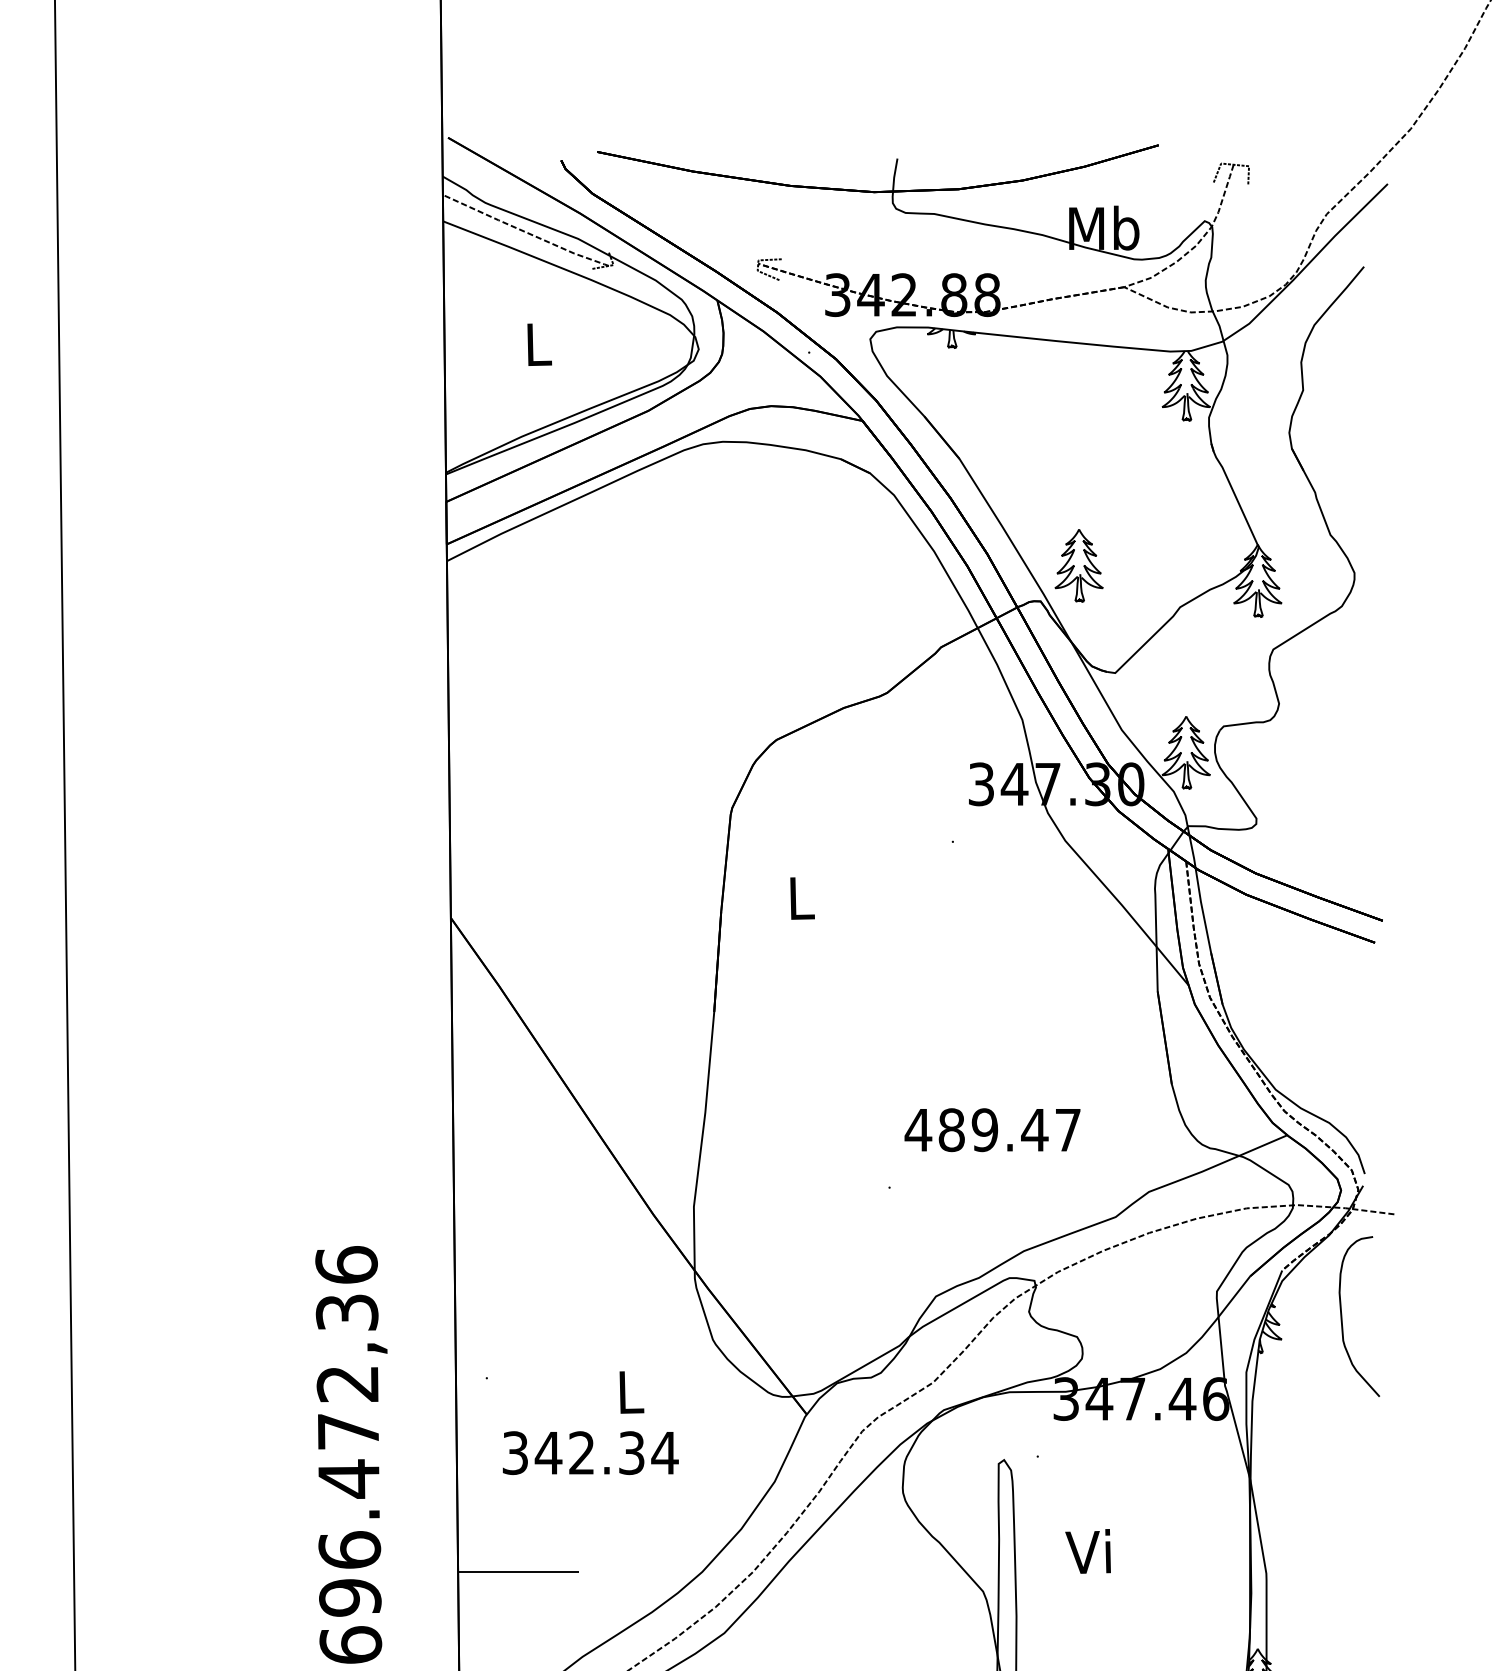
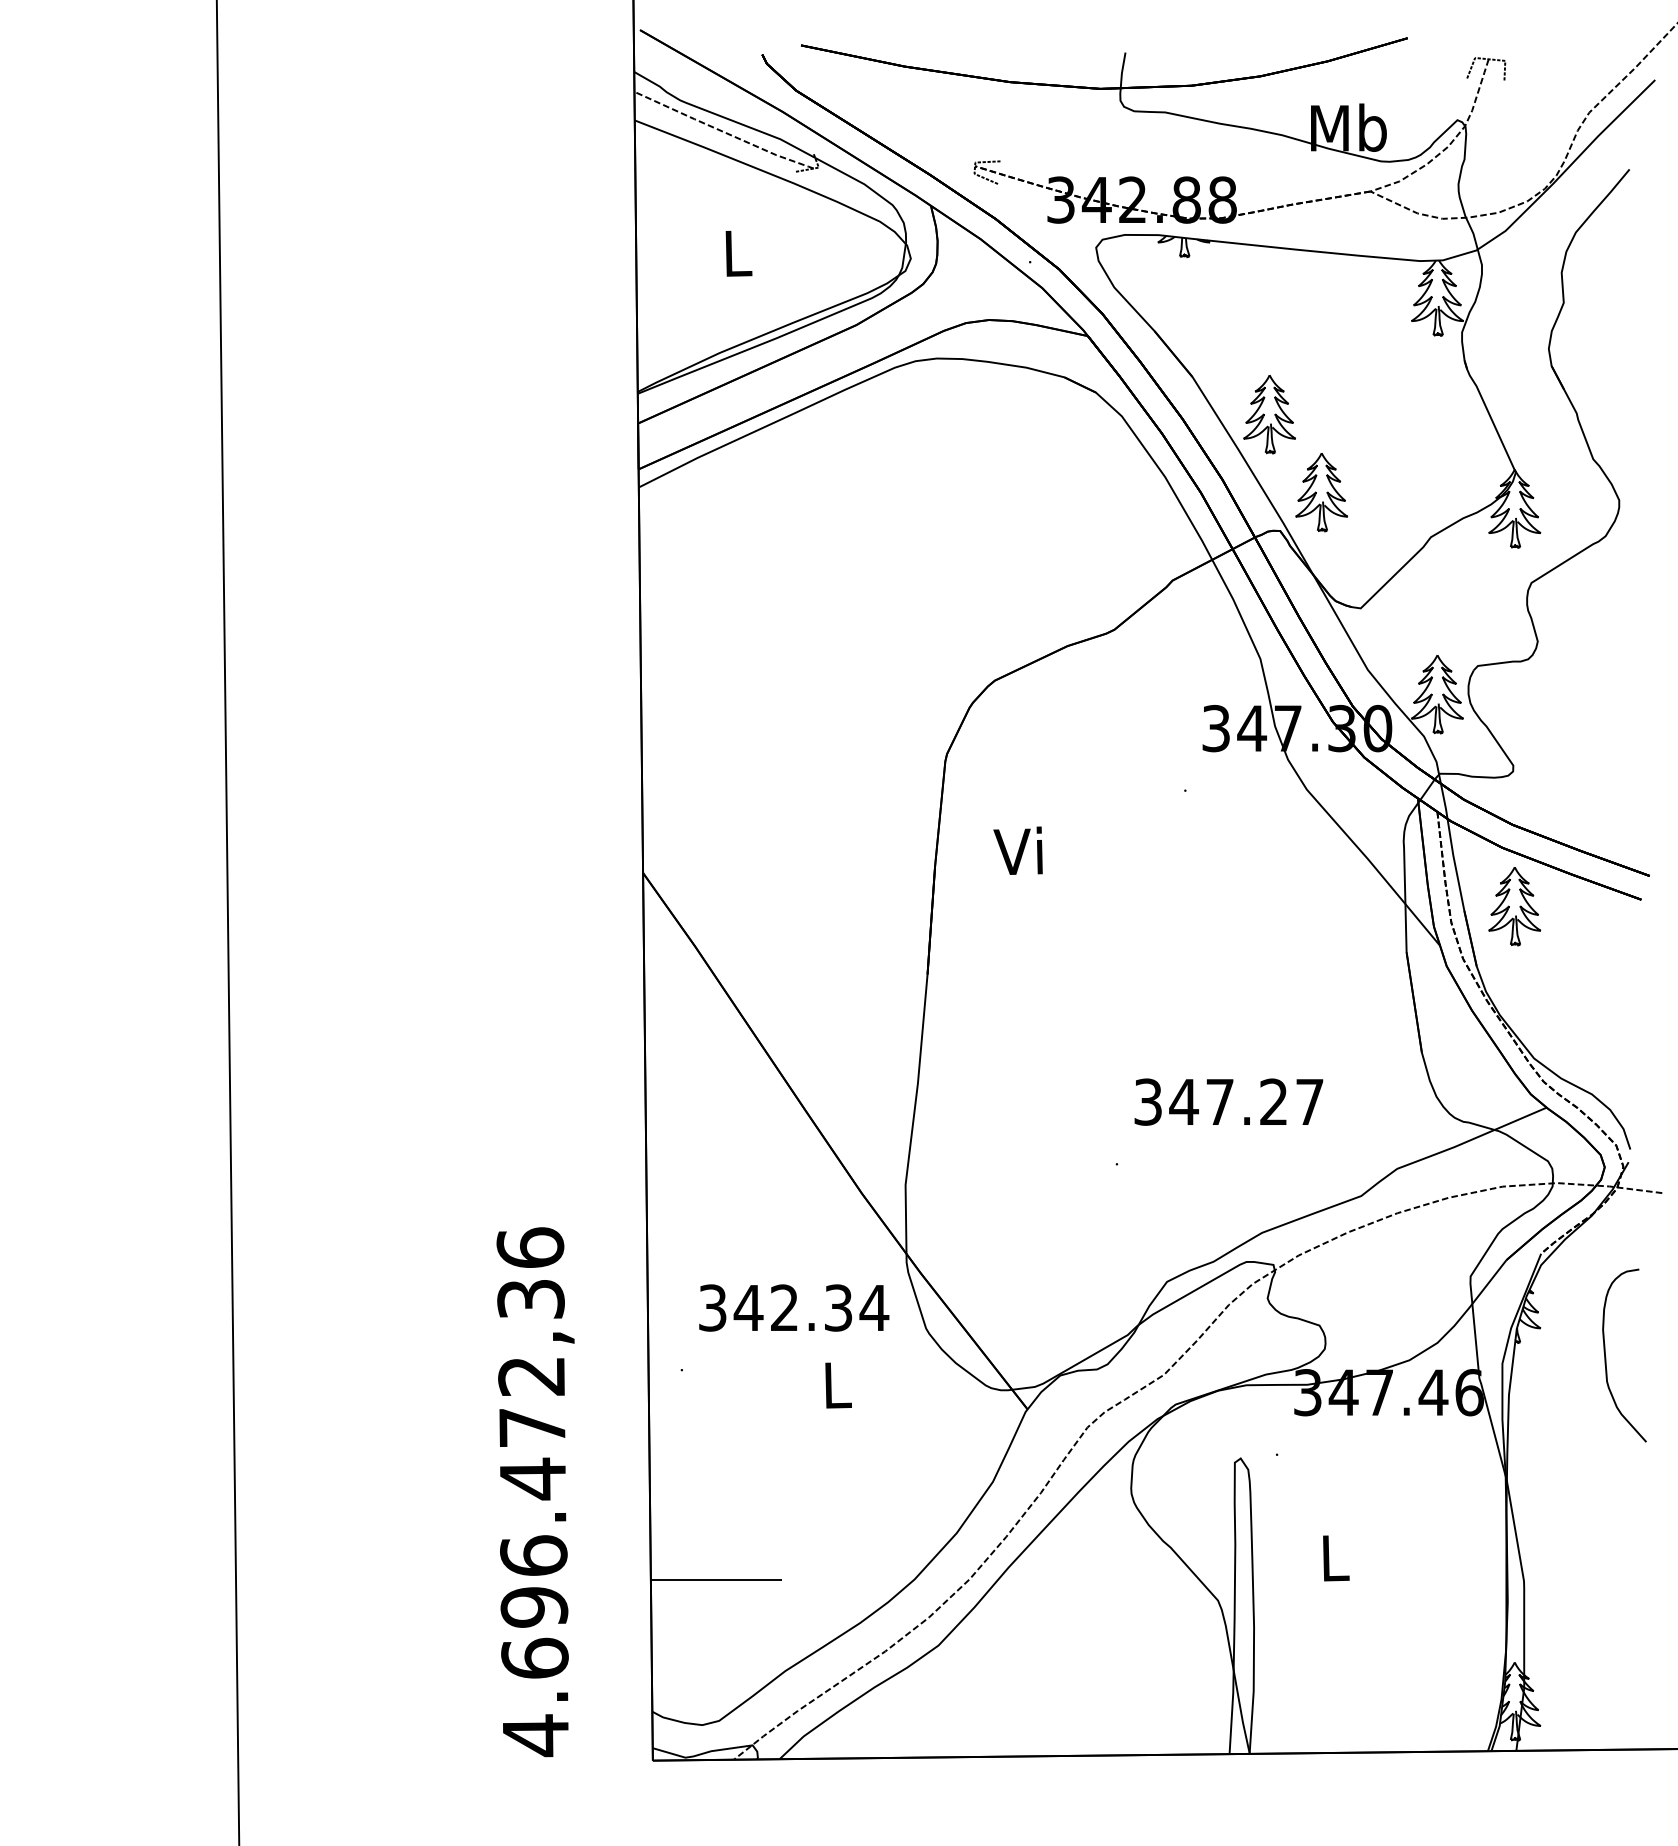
part: (1030, 493) -> (1269, 414), added
text: (797, 897) -> (1017, 850), L -> Vi
part: (1257, 949) -> (1514, 906), added
text: (976, 1129) -> (1210, 1101), 489.47 -> 347.27
curve: (1342, 1318) -> (1606, 1357), moved
text: (591, 1452) -> (794, 1307), moved
text: (1088, 1551) -> (1331, 1557), Vi -> L

